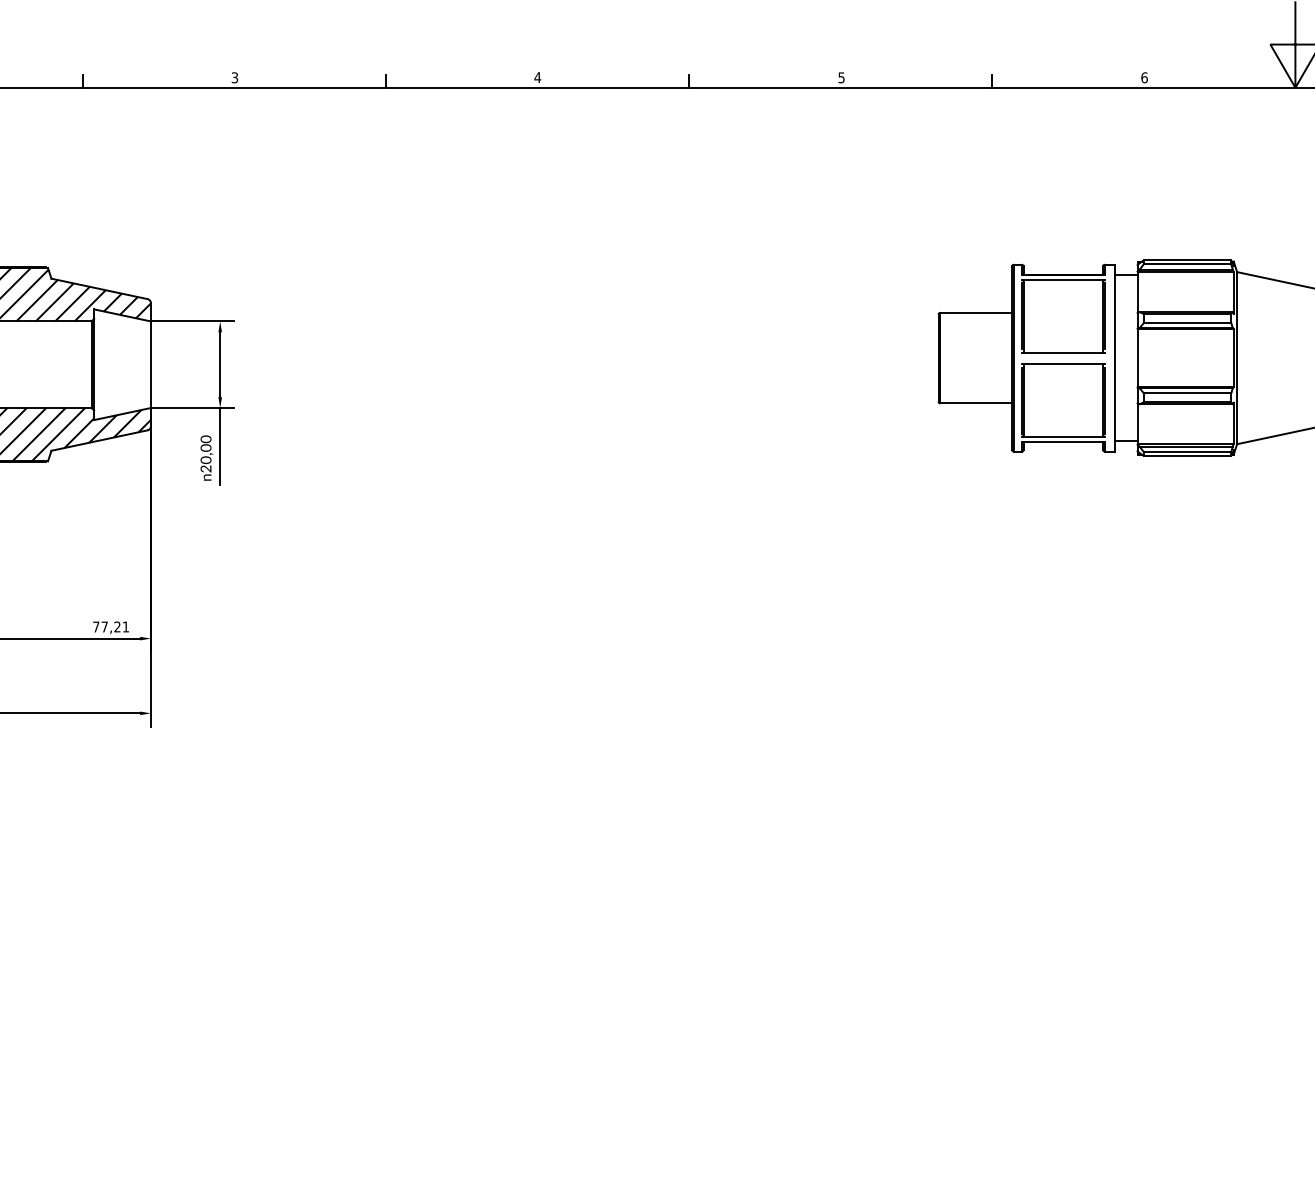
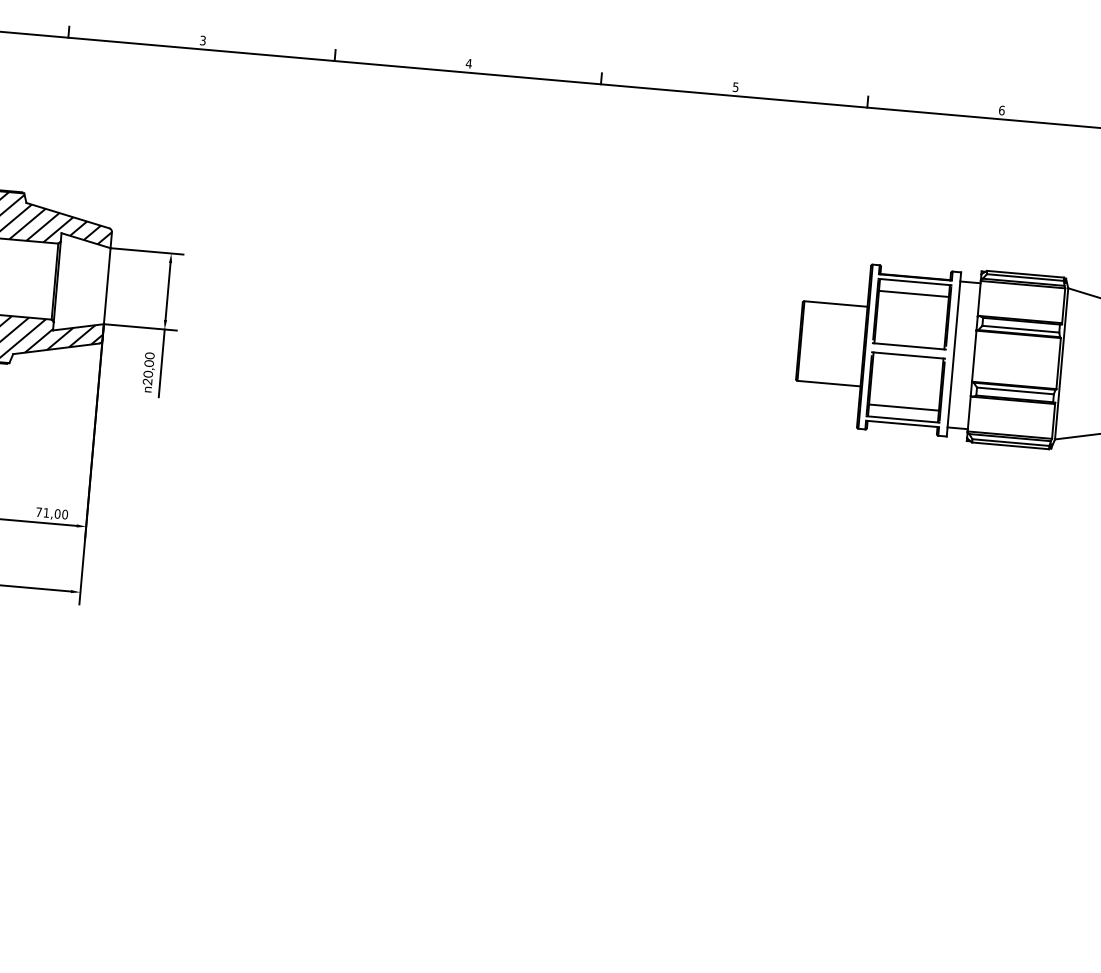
line: (1063, 293) -> (914, 293), added
line: (1063, 423) -> (904, 407), added
text: (115, 626) -> (55, 513), 77,21 -> 71,00

